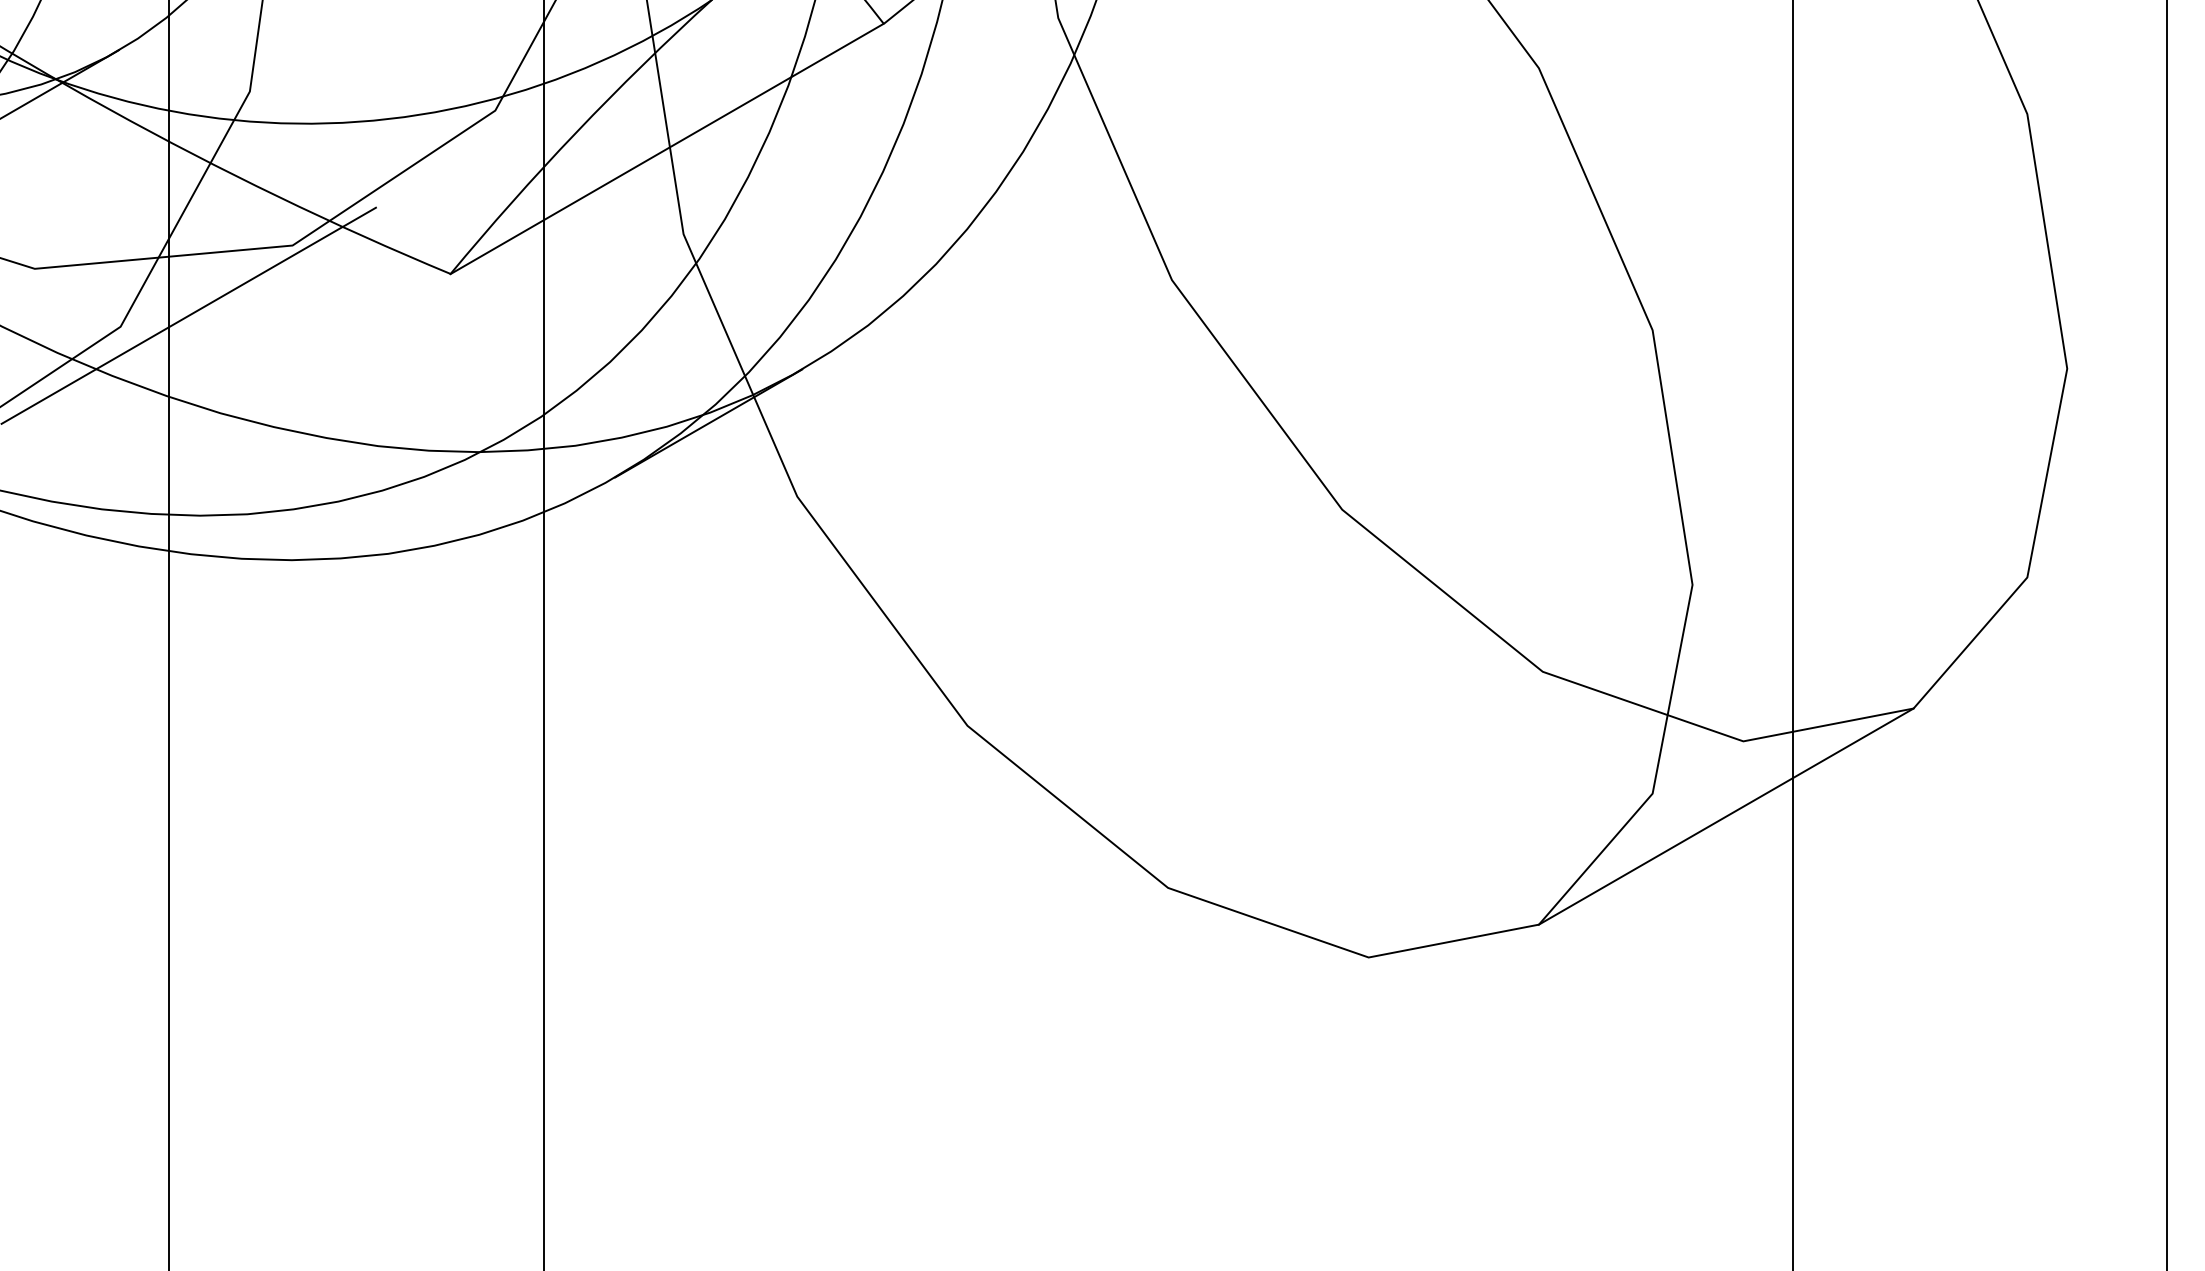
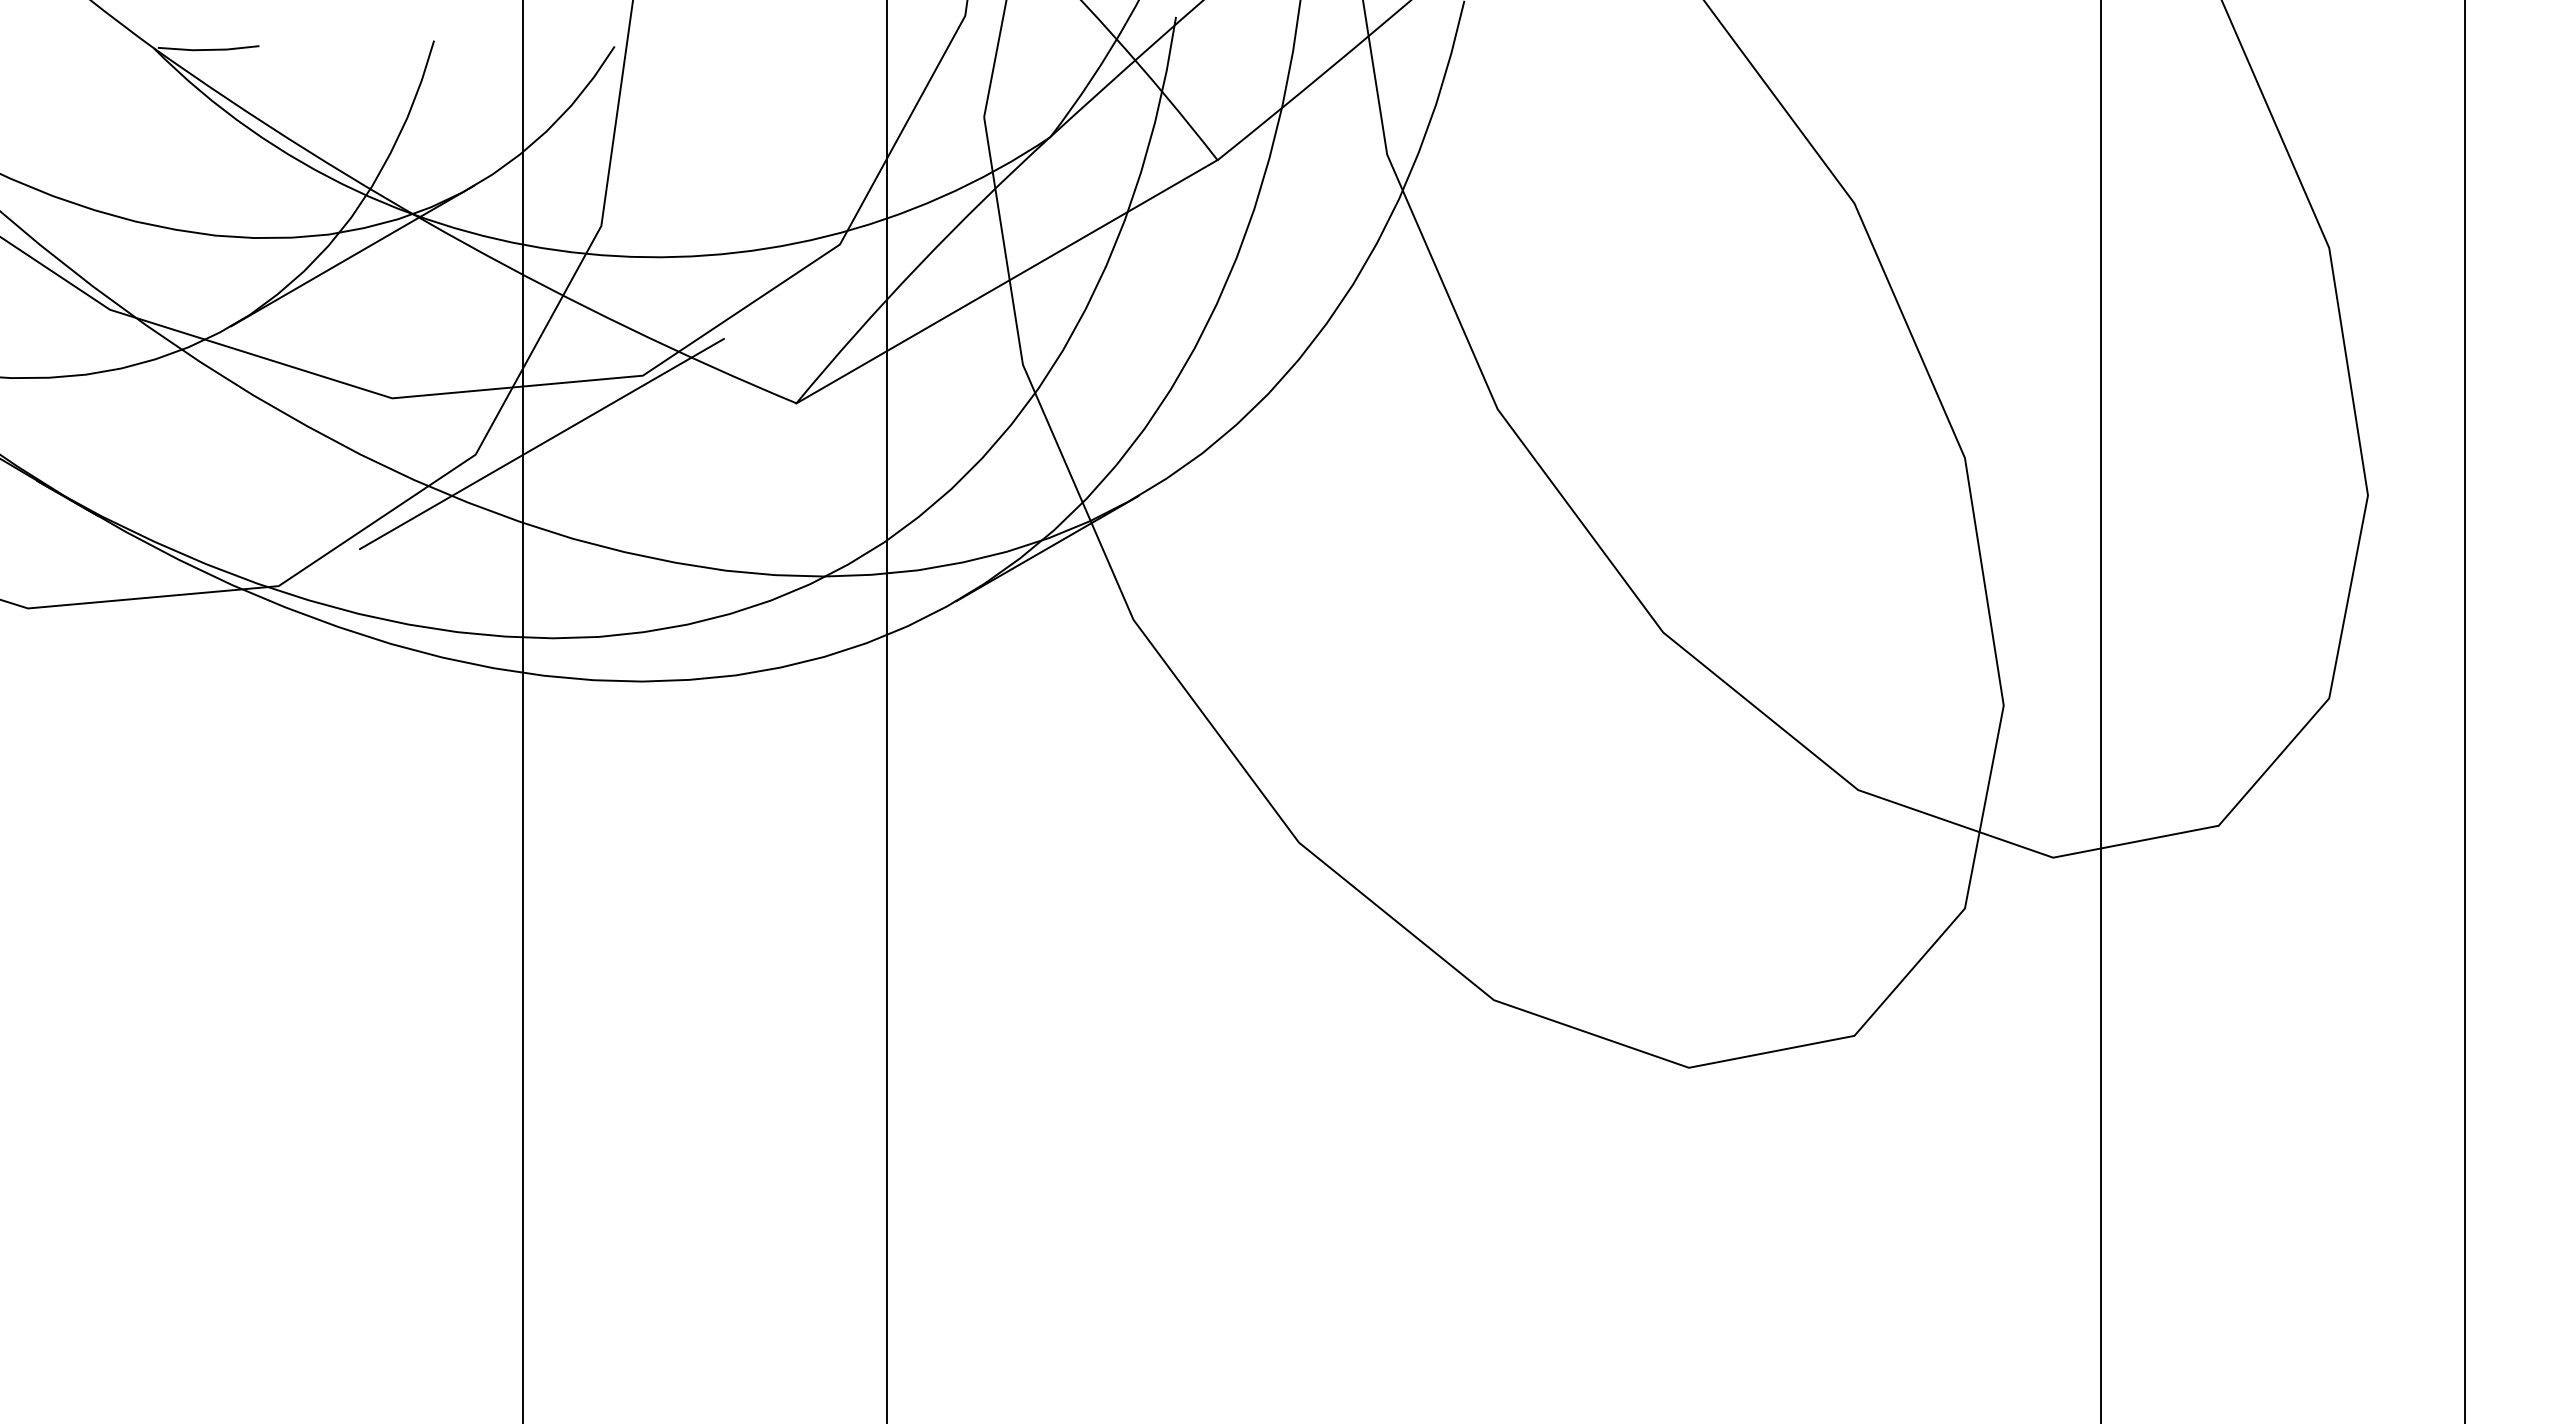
line: (1726, 816) -> (2036, 930), removed

